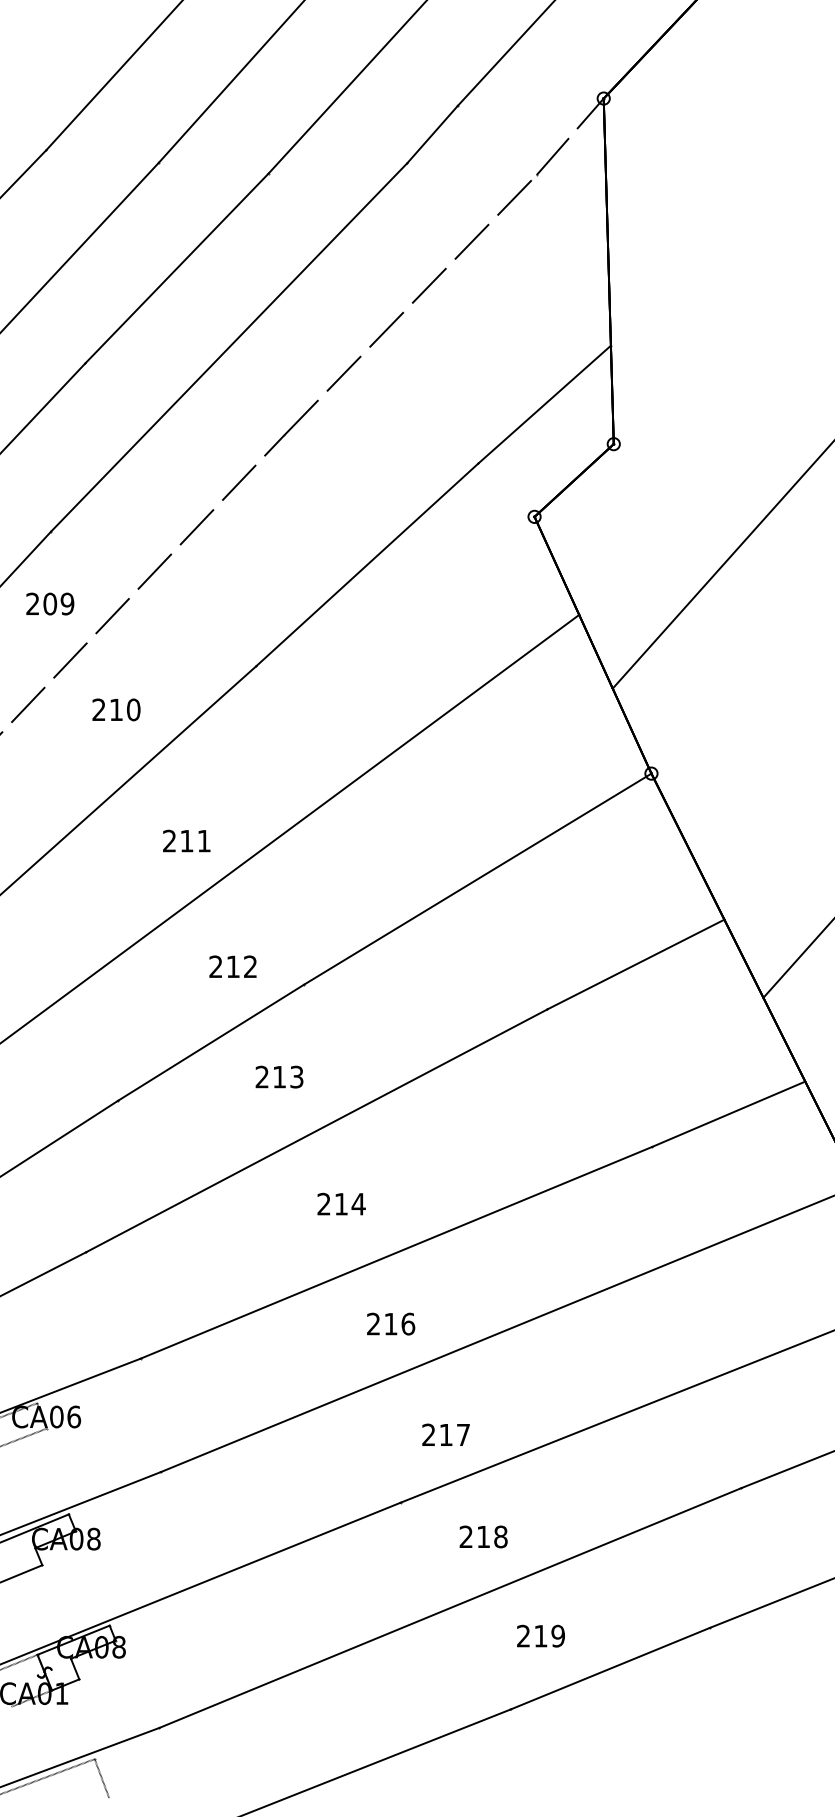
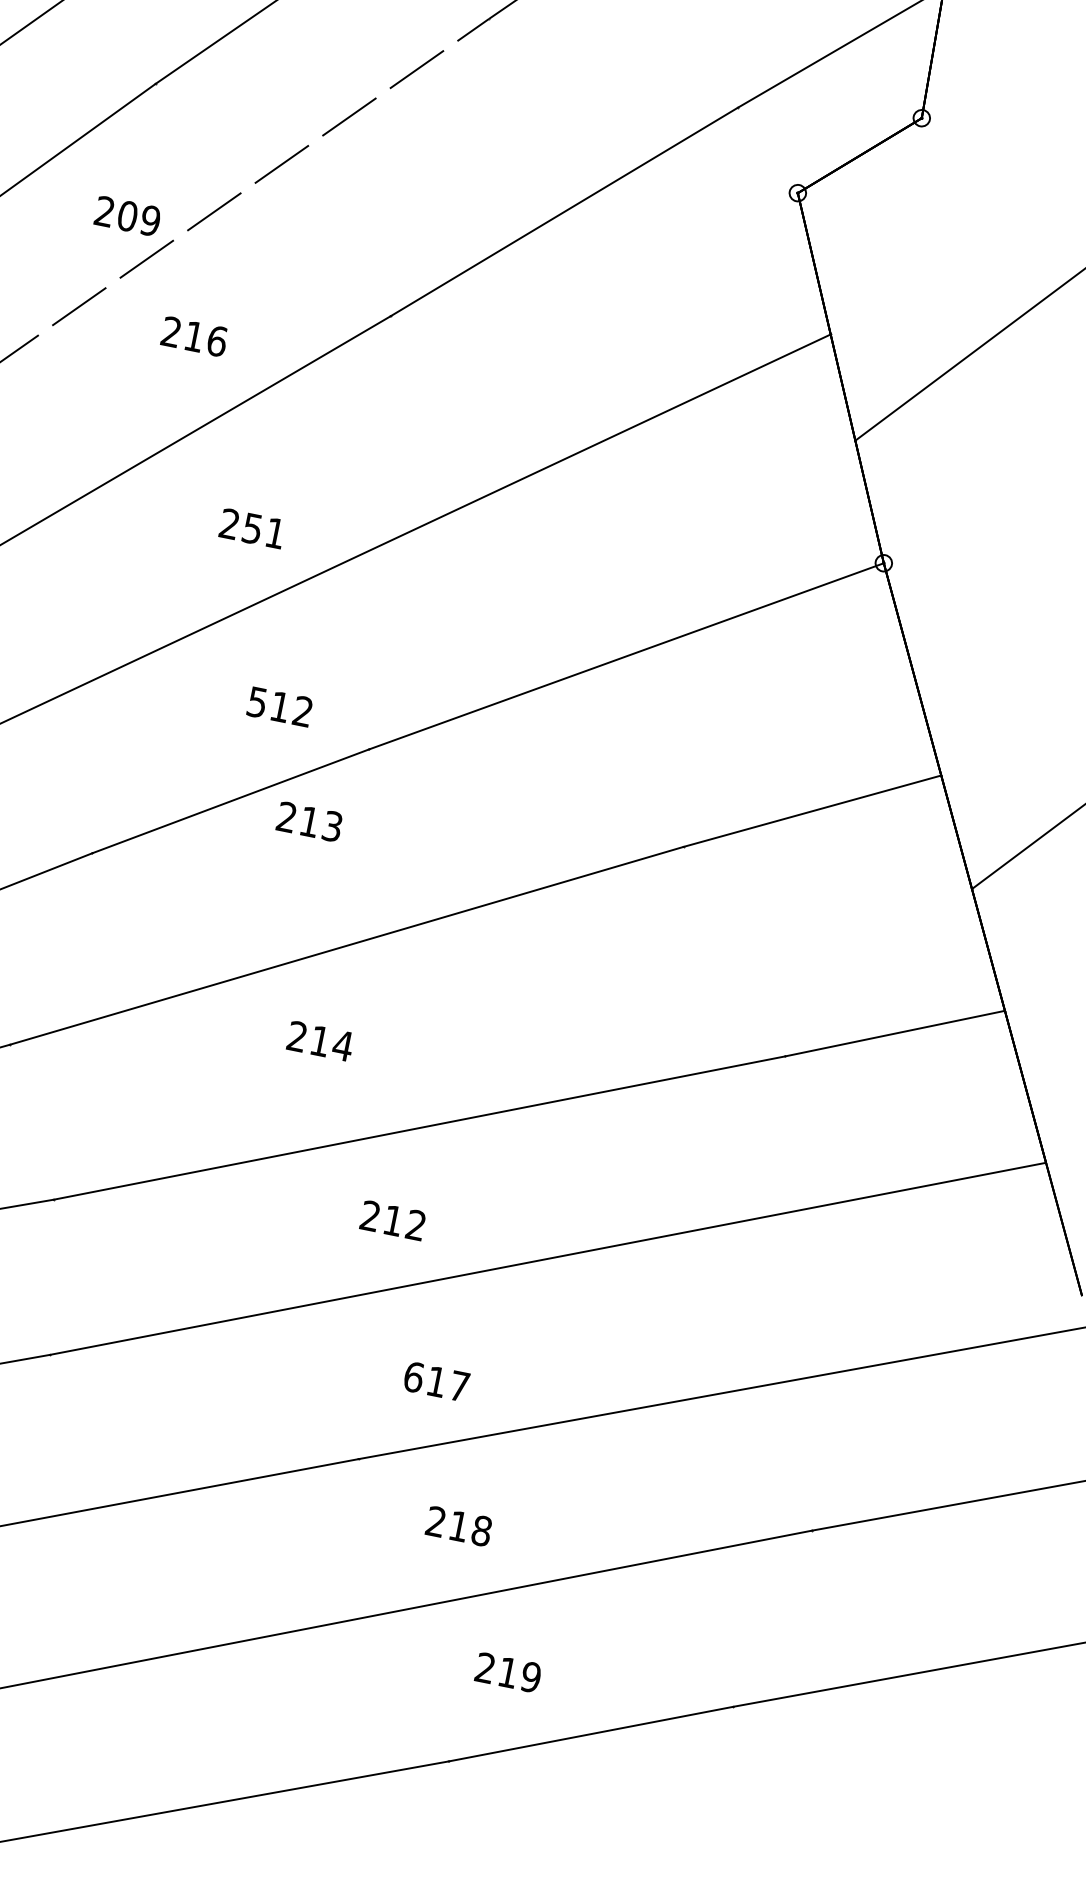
text: (50, 603) -> (128, 215), moved
text: (133, 709) -> (217, 340), 210 -> 216
text: (186, 841) -> (251, 529), 211 -> 251
text: (215, 966) -> (256, 701), 212 -> 512
text: (279, 1076) -> (309, 821), moved
text: (341, 1203) -> (320, 1040), moved
text: (408, 1323) -> (416, 1224), 216 -> 212
text: (428, 1434) -> (413, 1376), 217 -> 617

